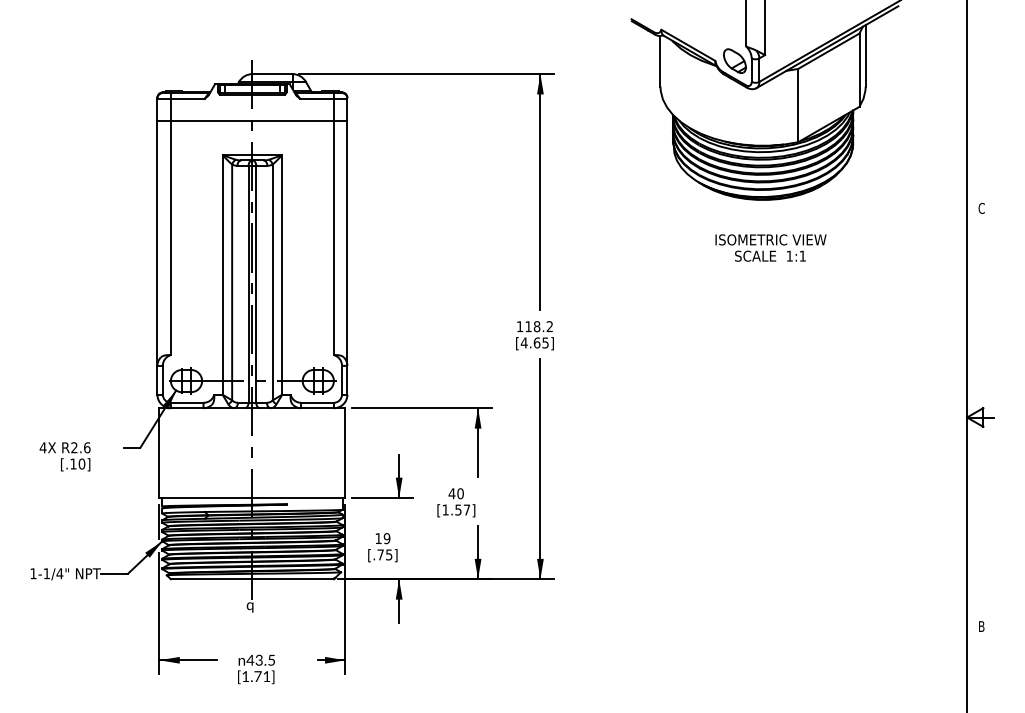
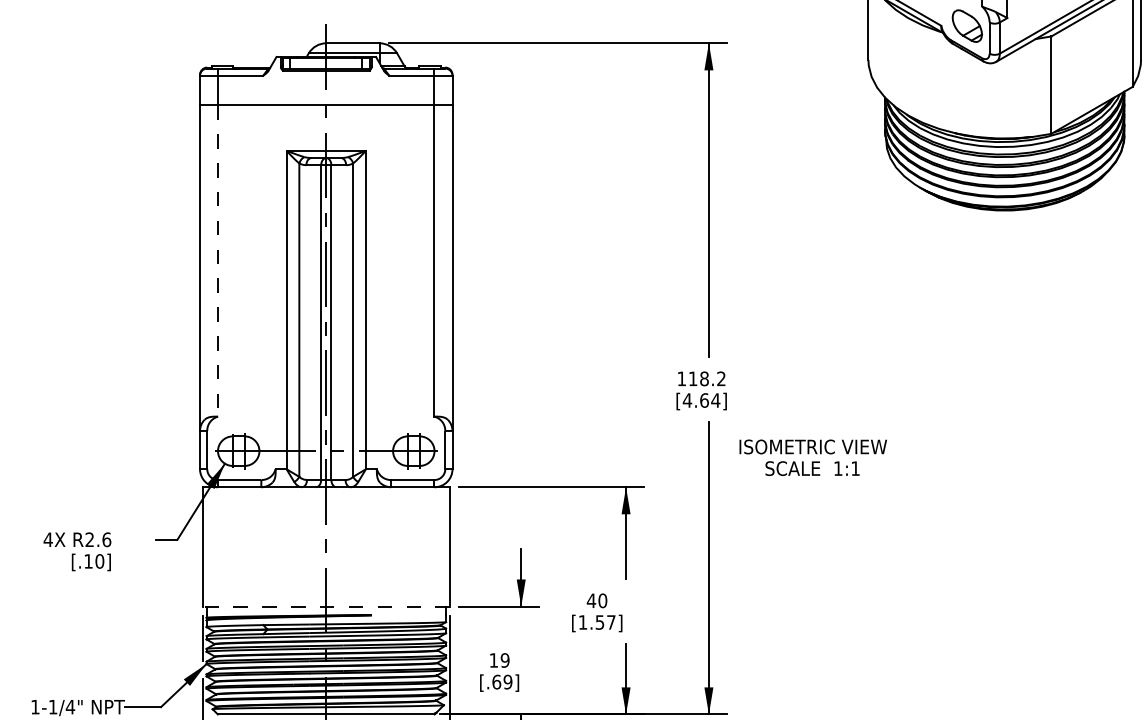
line: (171, 238) -> (218, 261), solid -> dashed
text: (770, 247) -> (812, 457), moved
text: (545, 342) -> (715, 399), [4.65] -> [4.64]
line: (252, 498) -> (326, 607), solid -> dashed
text: (384, 554) -> (501, 681), [.75] -> [.69]

